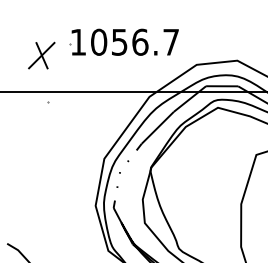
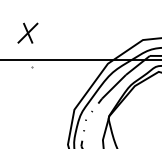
part: (123, 41) -> (88, 22), removed

